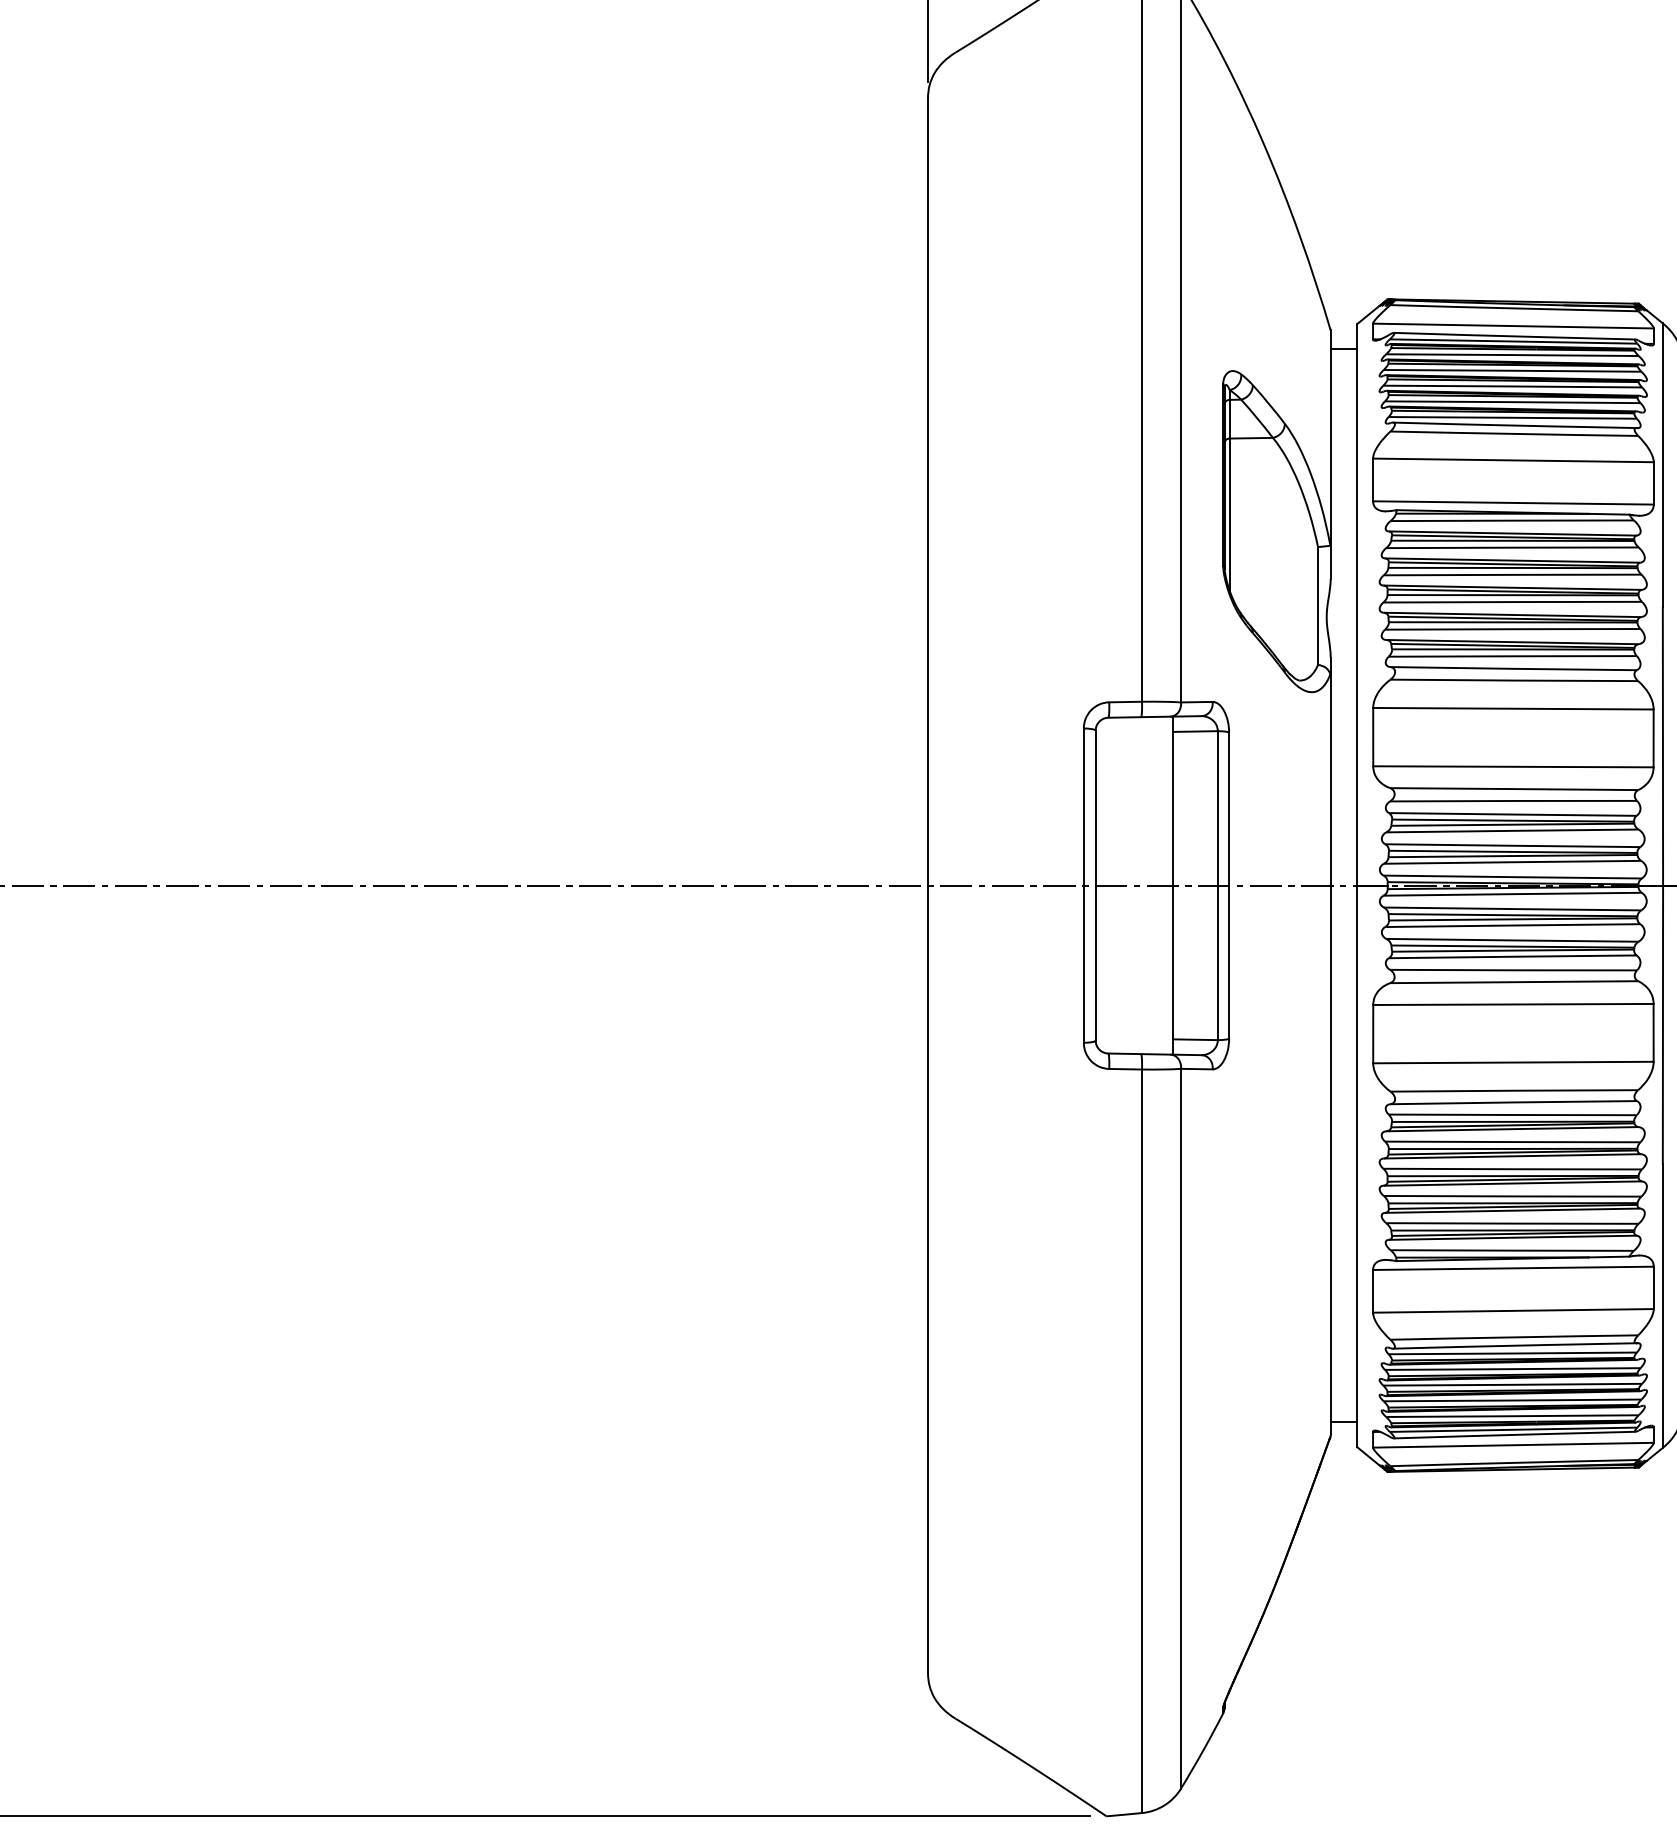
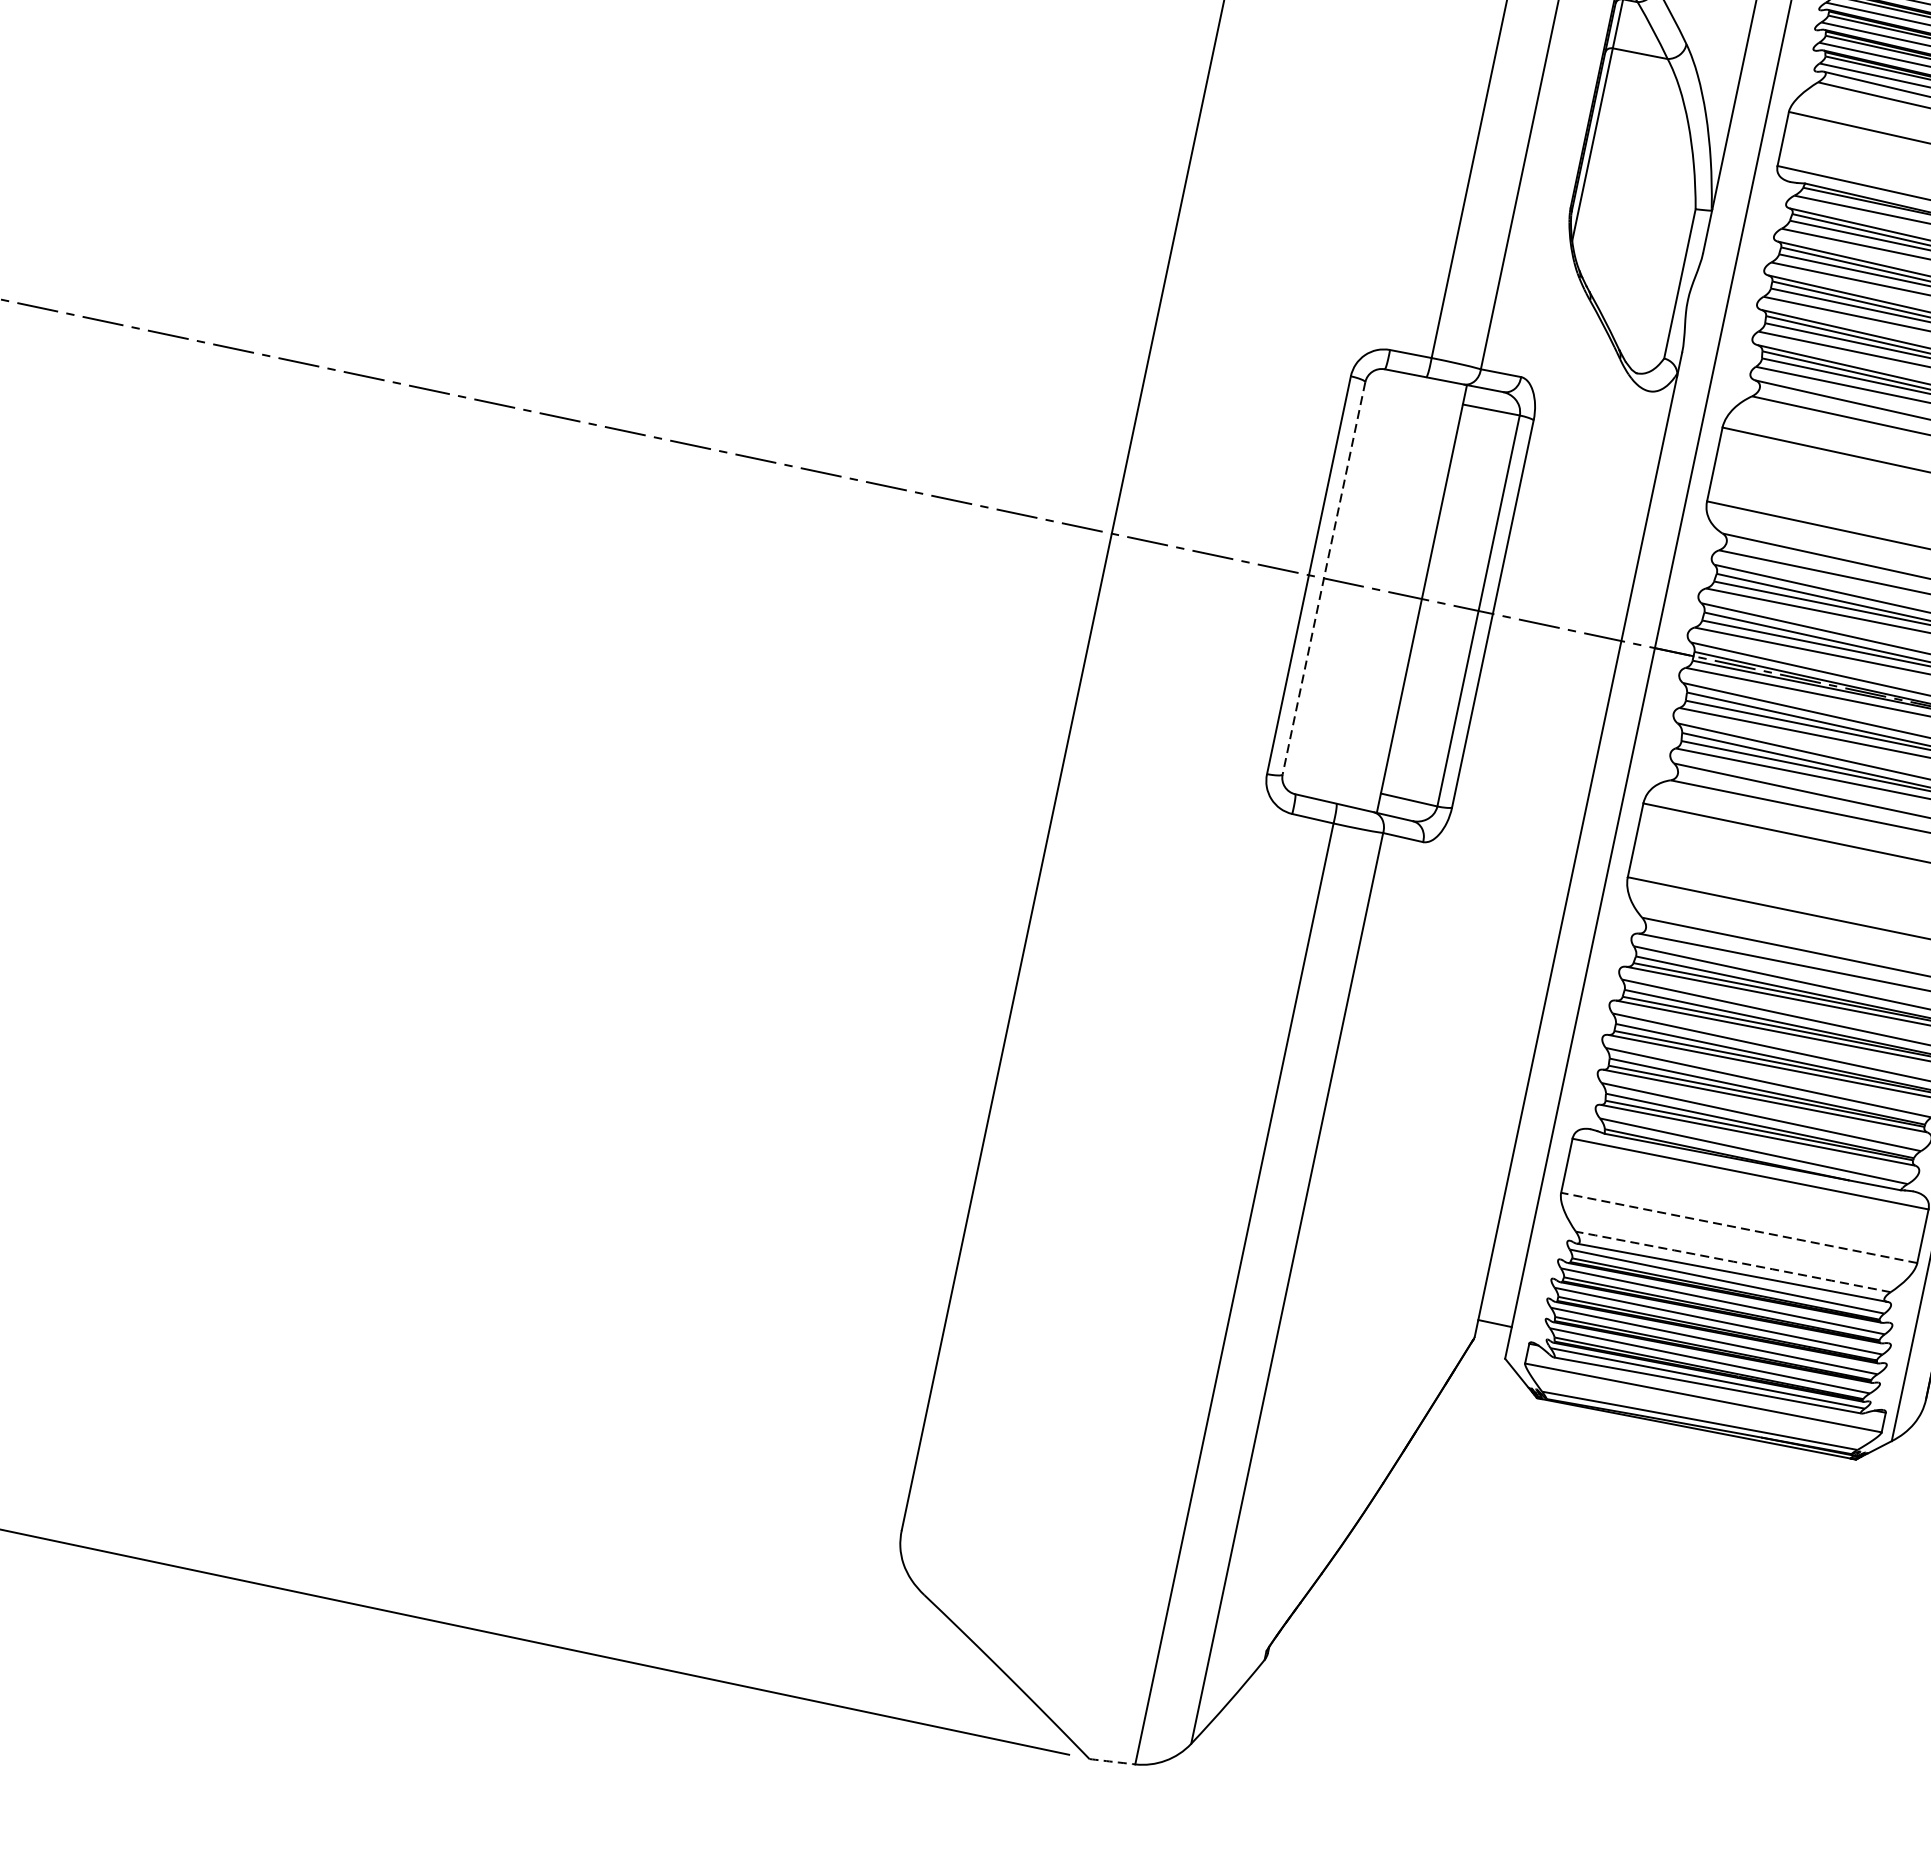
line: (1095, 885) -> (1323, 578), solid -> dashed
line: (1512, 1310) -> (1738, 1227), solid -> dashed
arc: (1514, 1337) -> (1733, 1261), solid -> dashed
arc: (1124, 1814) -> (1112, 1761), solid -> dashed

